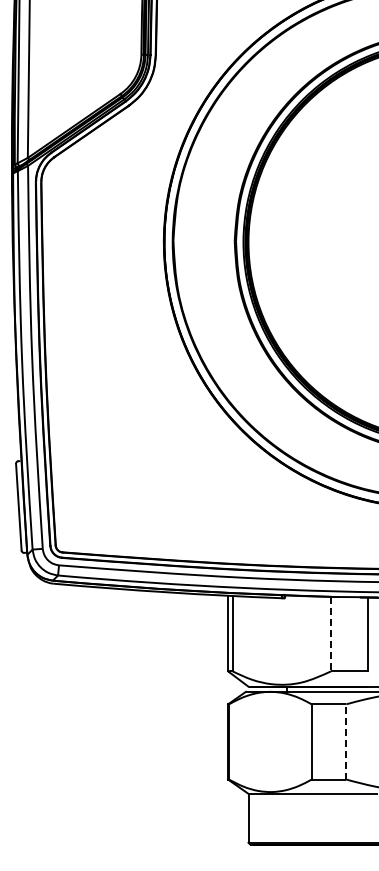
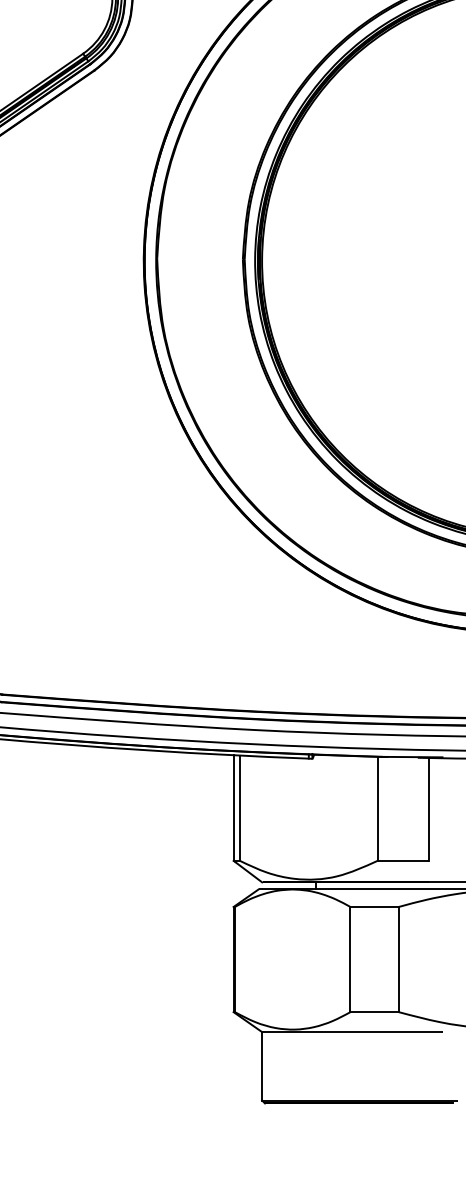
line: (331, 634) -> (378, 809), dashed -> solid
line: (346, 741) -> (399, 958), dashed -> solid

